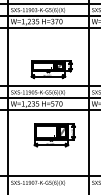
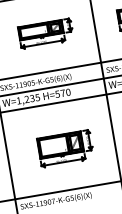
part: (51, 69) -> (45, 33), moved
part: (54, 135) -> (65, 148), moved

